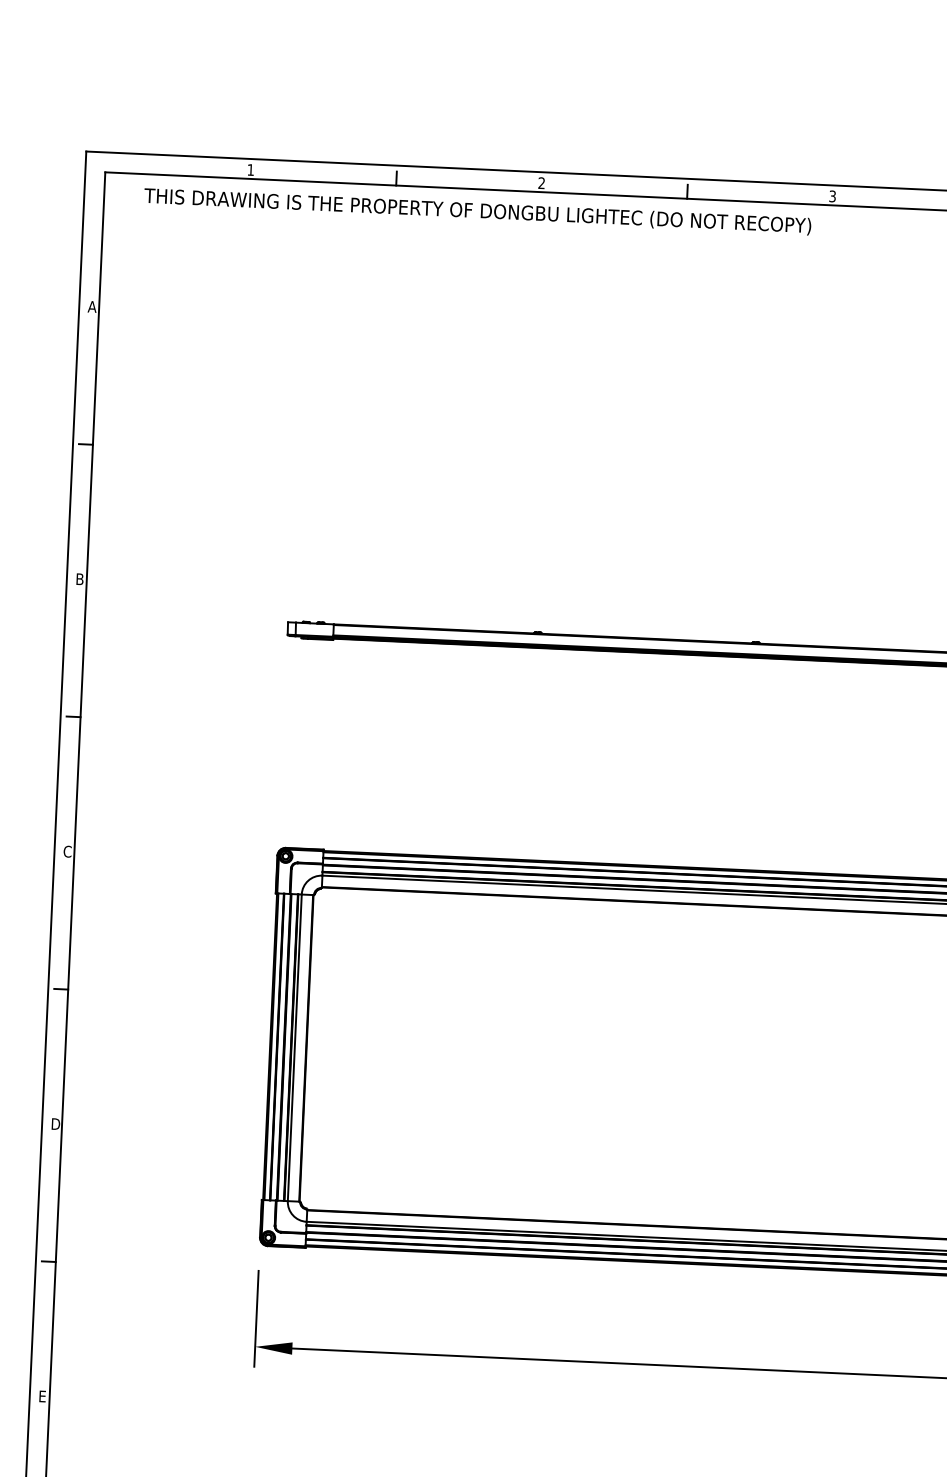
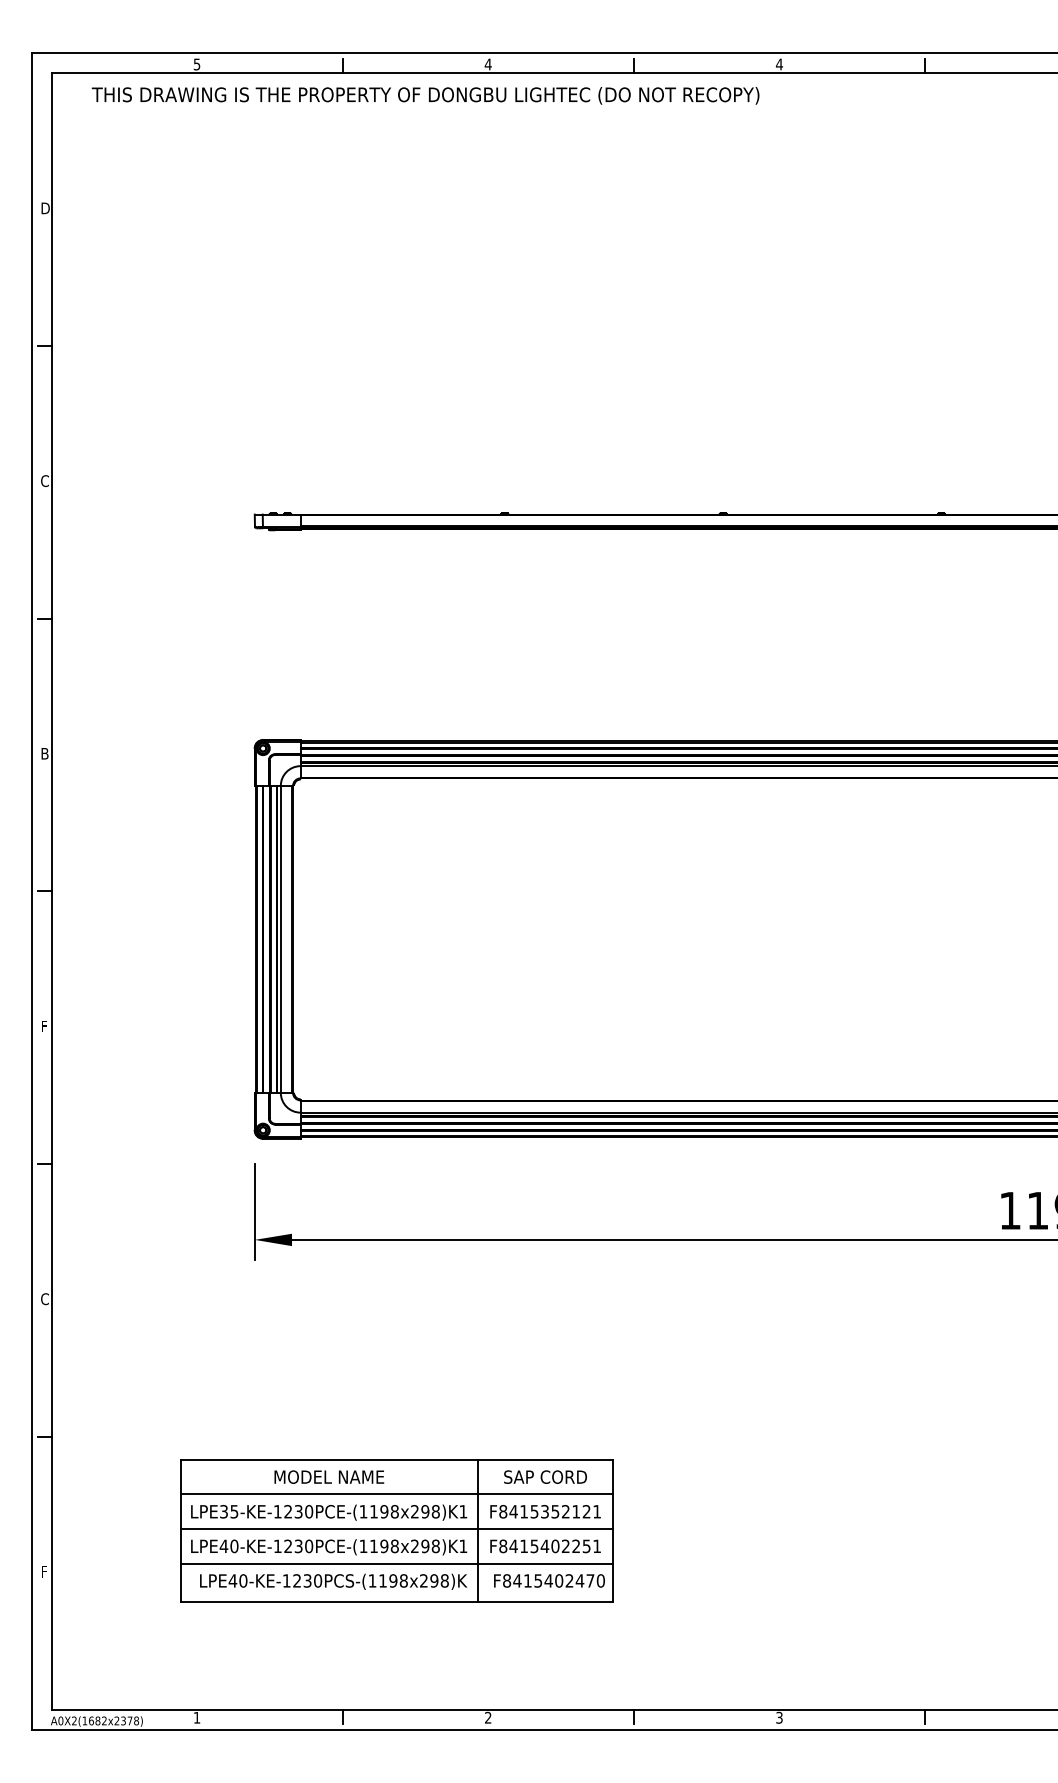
text: (250, 170) -> (196, 64), 1 -> 5
text: (540, 183) -> (487, 64), 2 -> 4
text: (831, 196) -> (778, 64), 3 -> 4
text: (91, 306) -> (44, 208), A -> D
text: (79, 579) -> (44, 481), B -> C
text: (67, 851) -> (44, 753), C -> B
text: (55, 1124) -> (45, 1026), D -> F
text: (42, 1396) -> (44, 1299), E -> C

